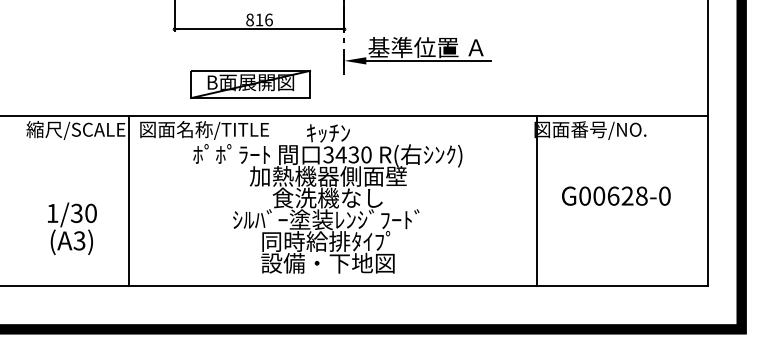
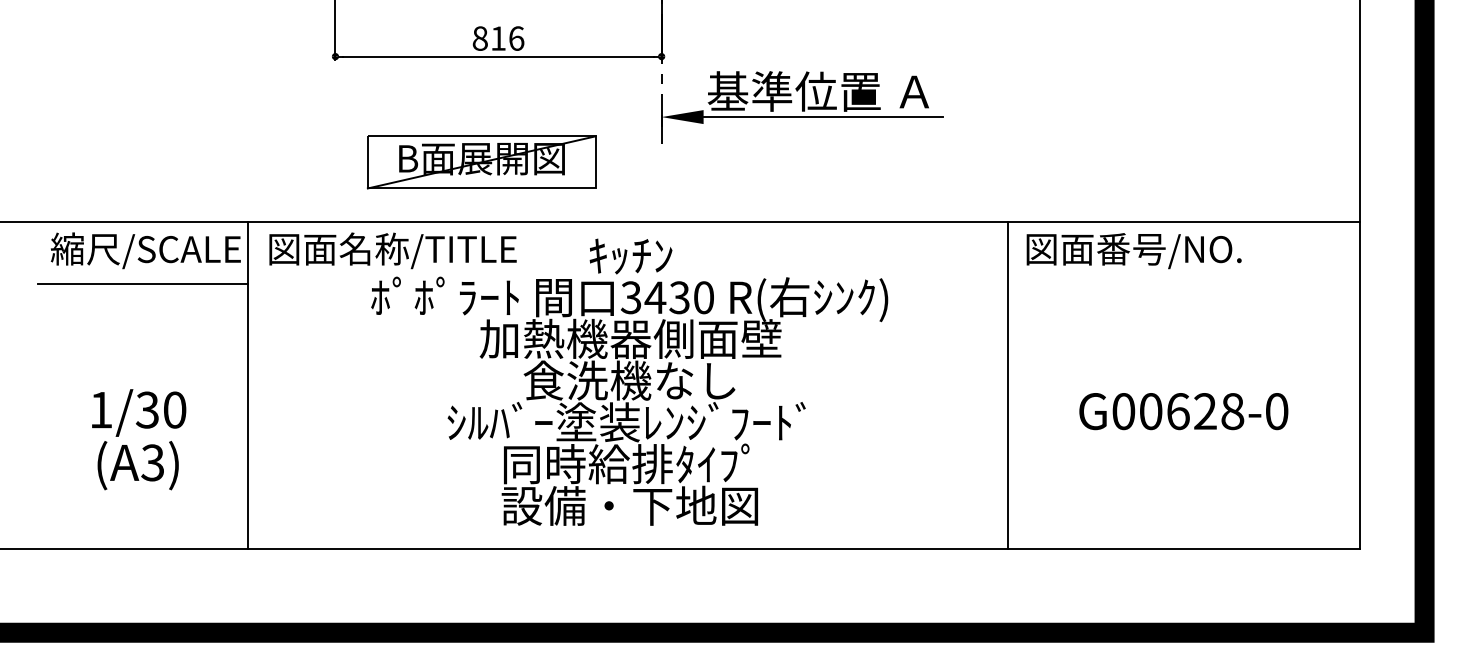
line: (73, 147) -> (141, 283), added
text: (616, 195) -> (1184, 410), moved
line: (536, 200) -> (1007, 385), moved

